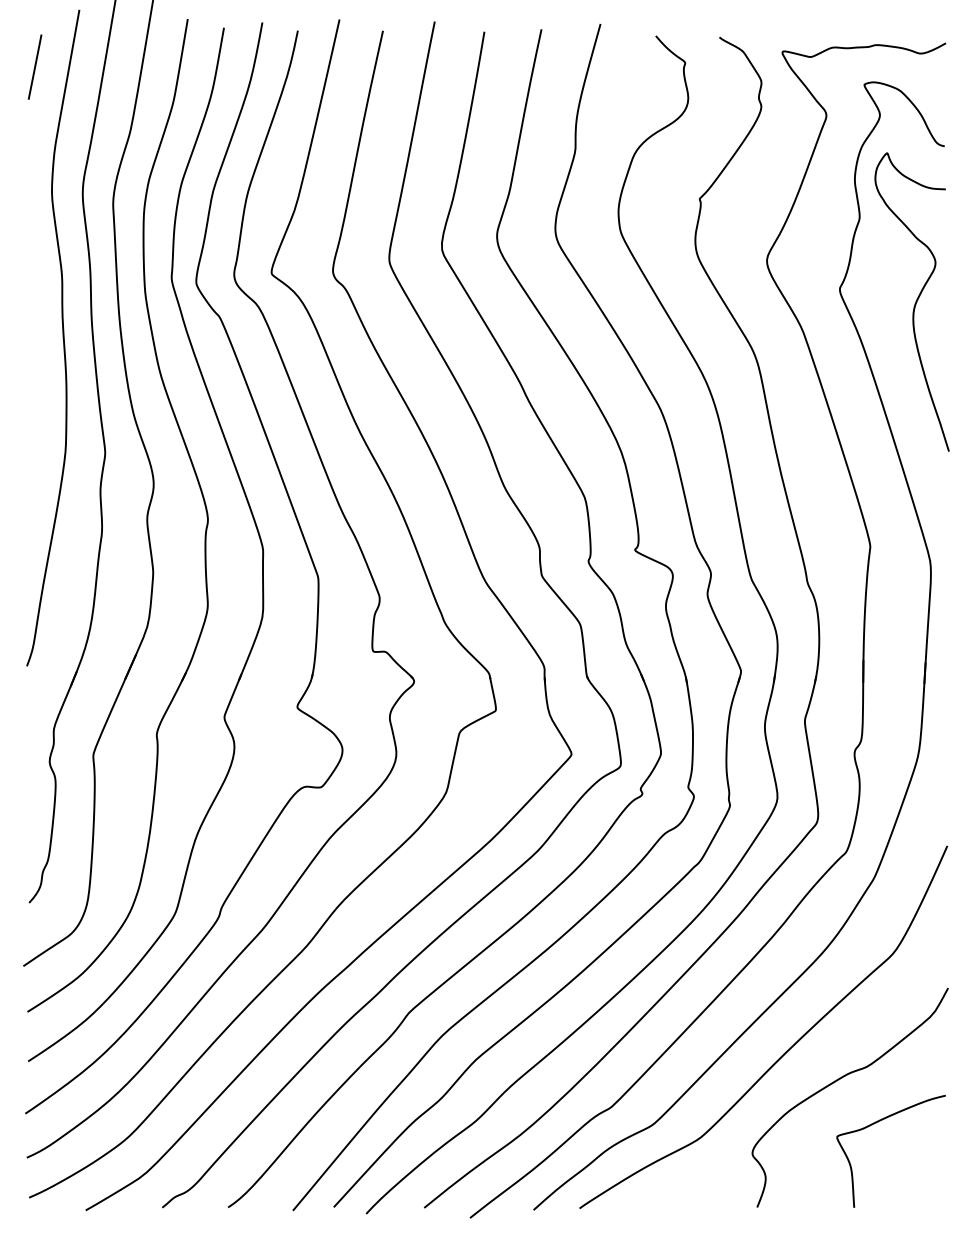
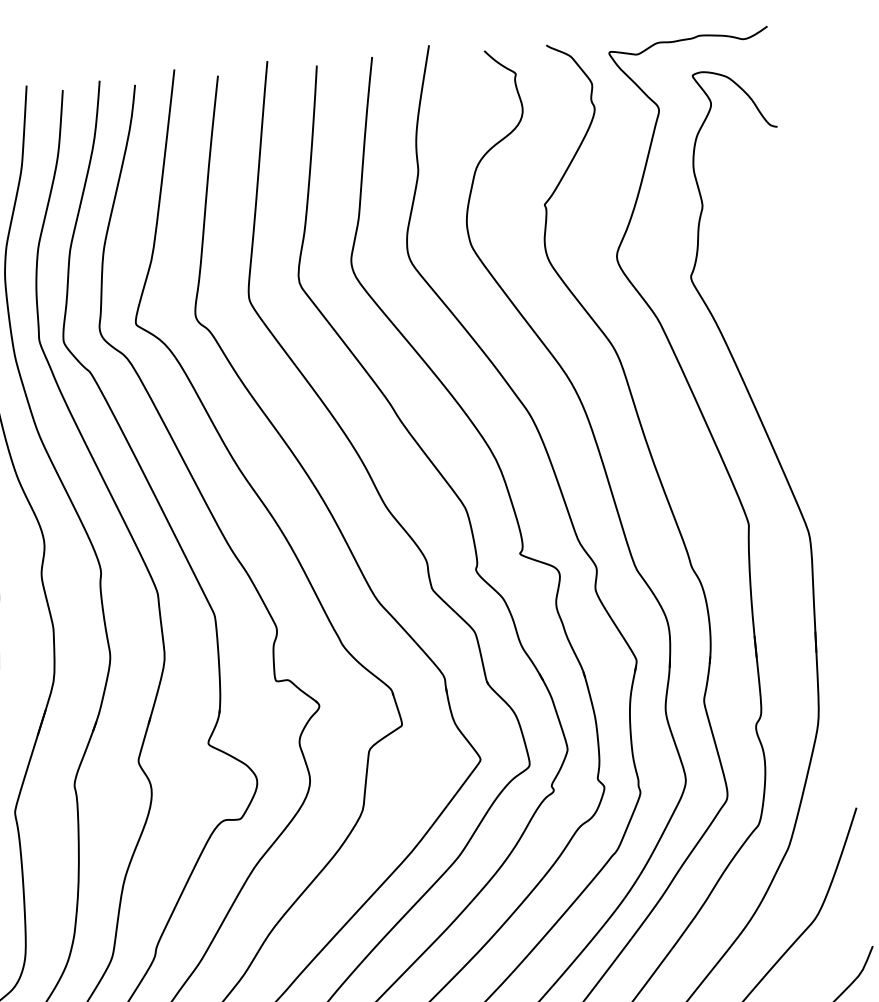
curve: (914, 303) -> (765, 283), removed

